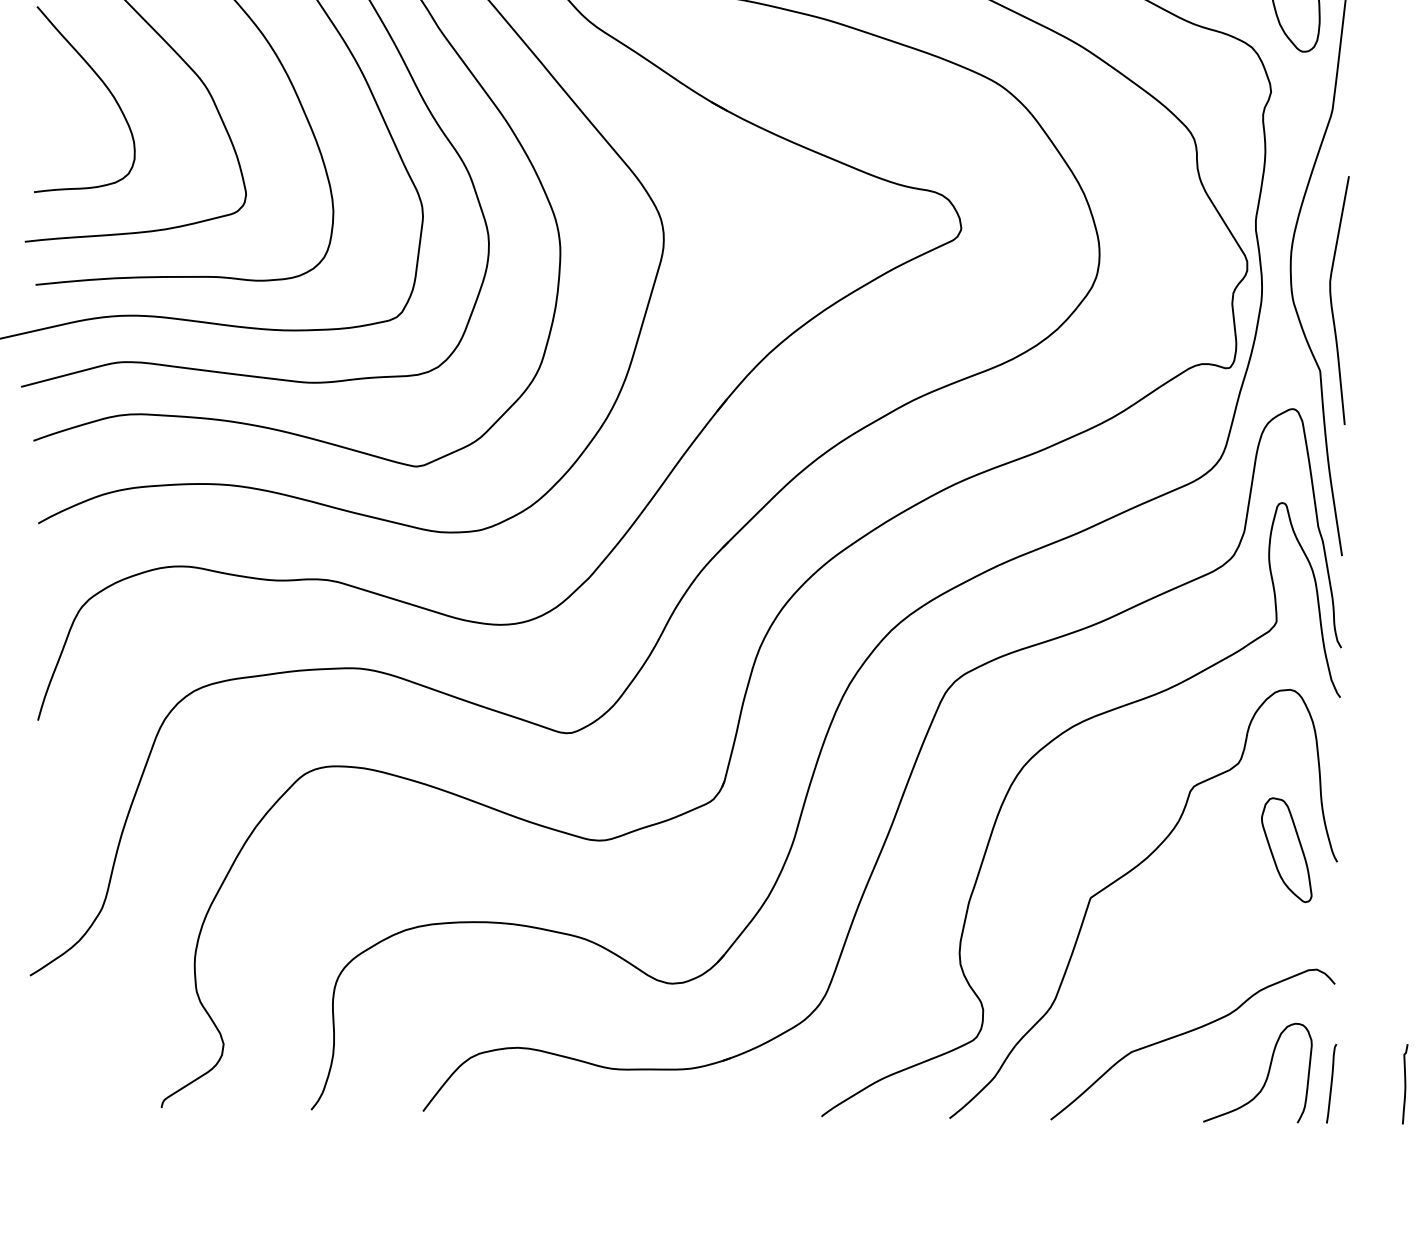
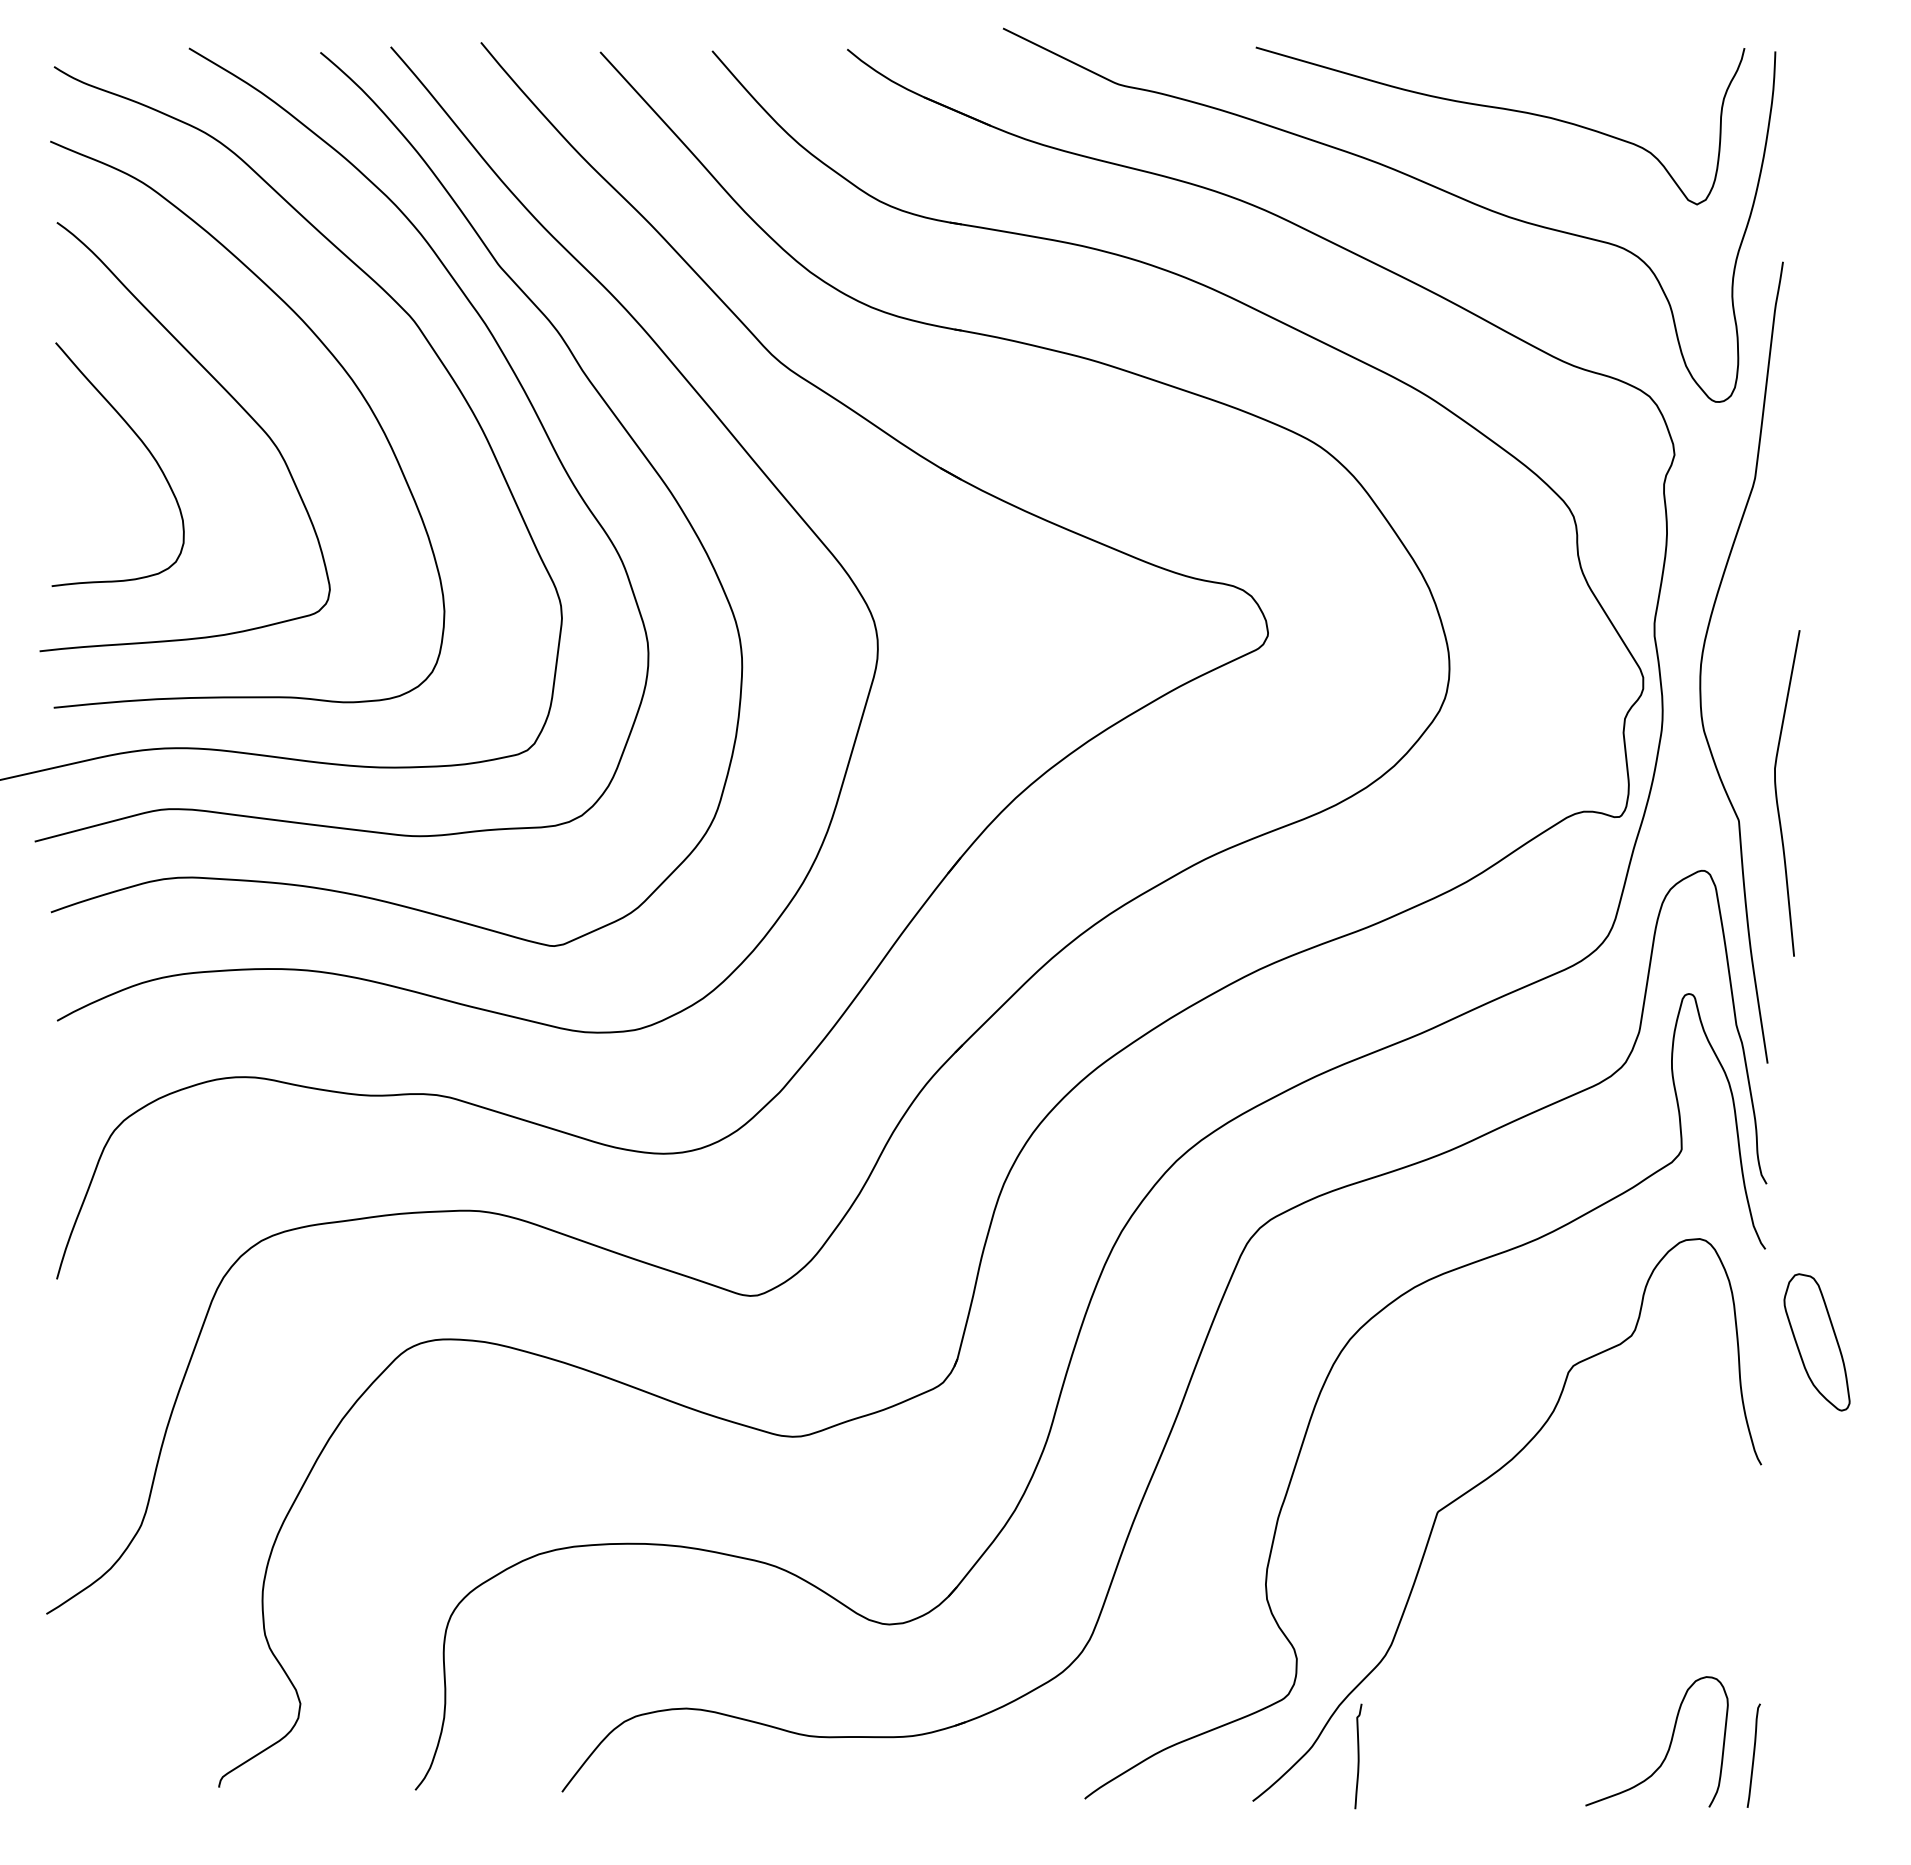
curve: (1332, 301) -> (1777, 794), moved
part: (1286, 850) -> (1816, 1342), moved
curve: (1189, 1032) -> (1567, 1688), removed
curve: (1405, 1084) -> (1358, 1756), moved

